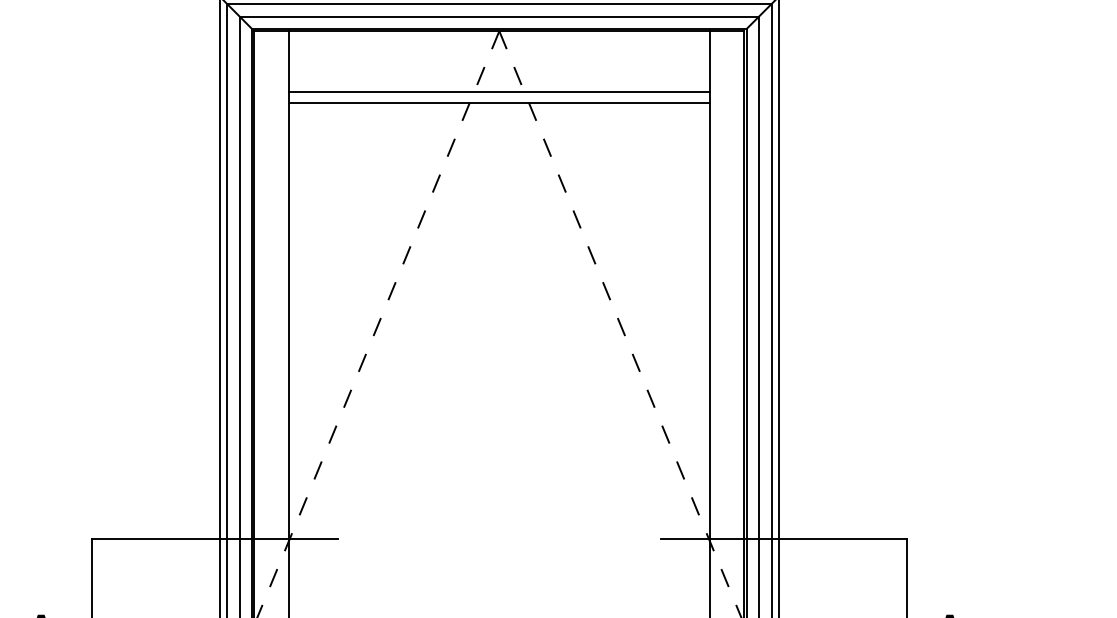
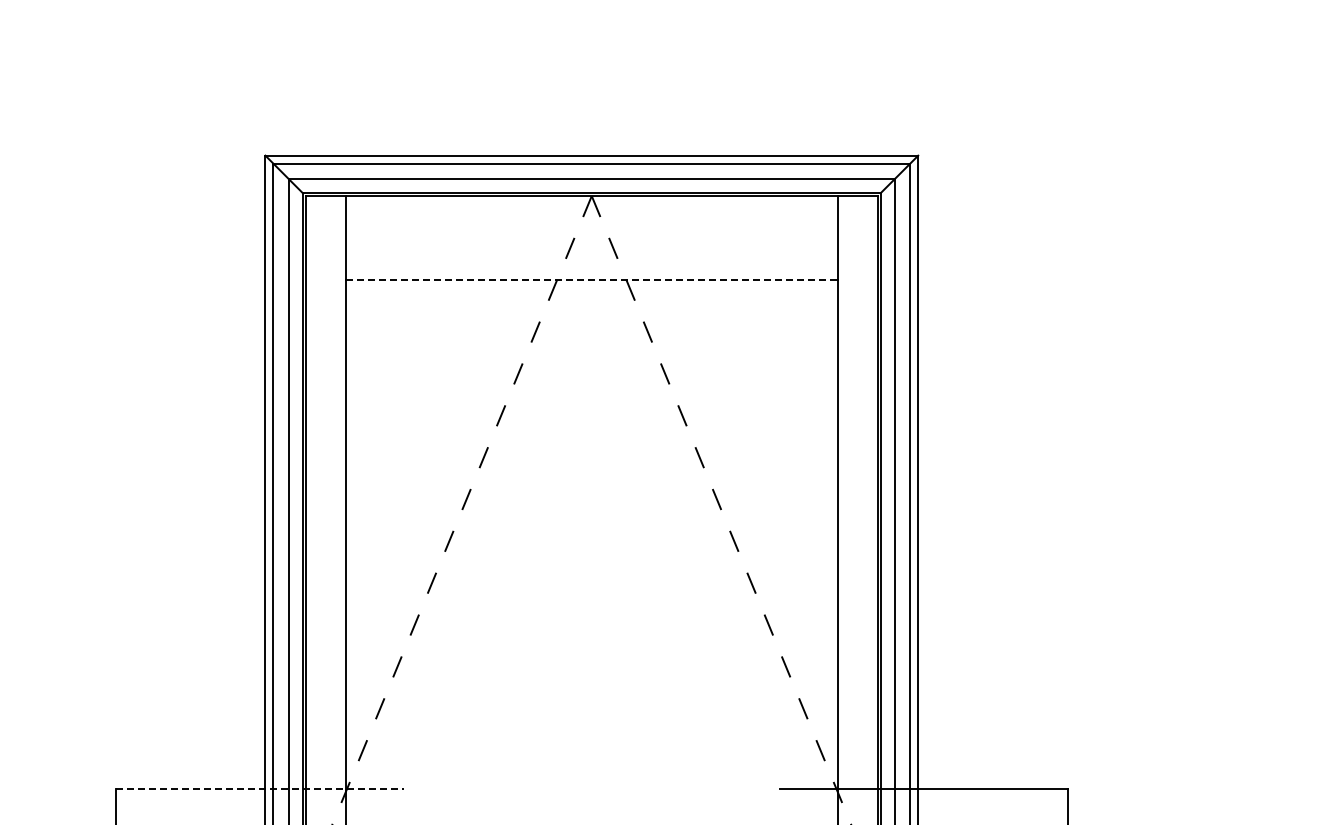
line: (499, 91) -> (591, 266), removed
line: (499, 103) -> (592, 280), solid -> dashed
line: (214, 538) -> (259, 788), solid -> dashed

